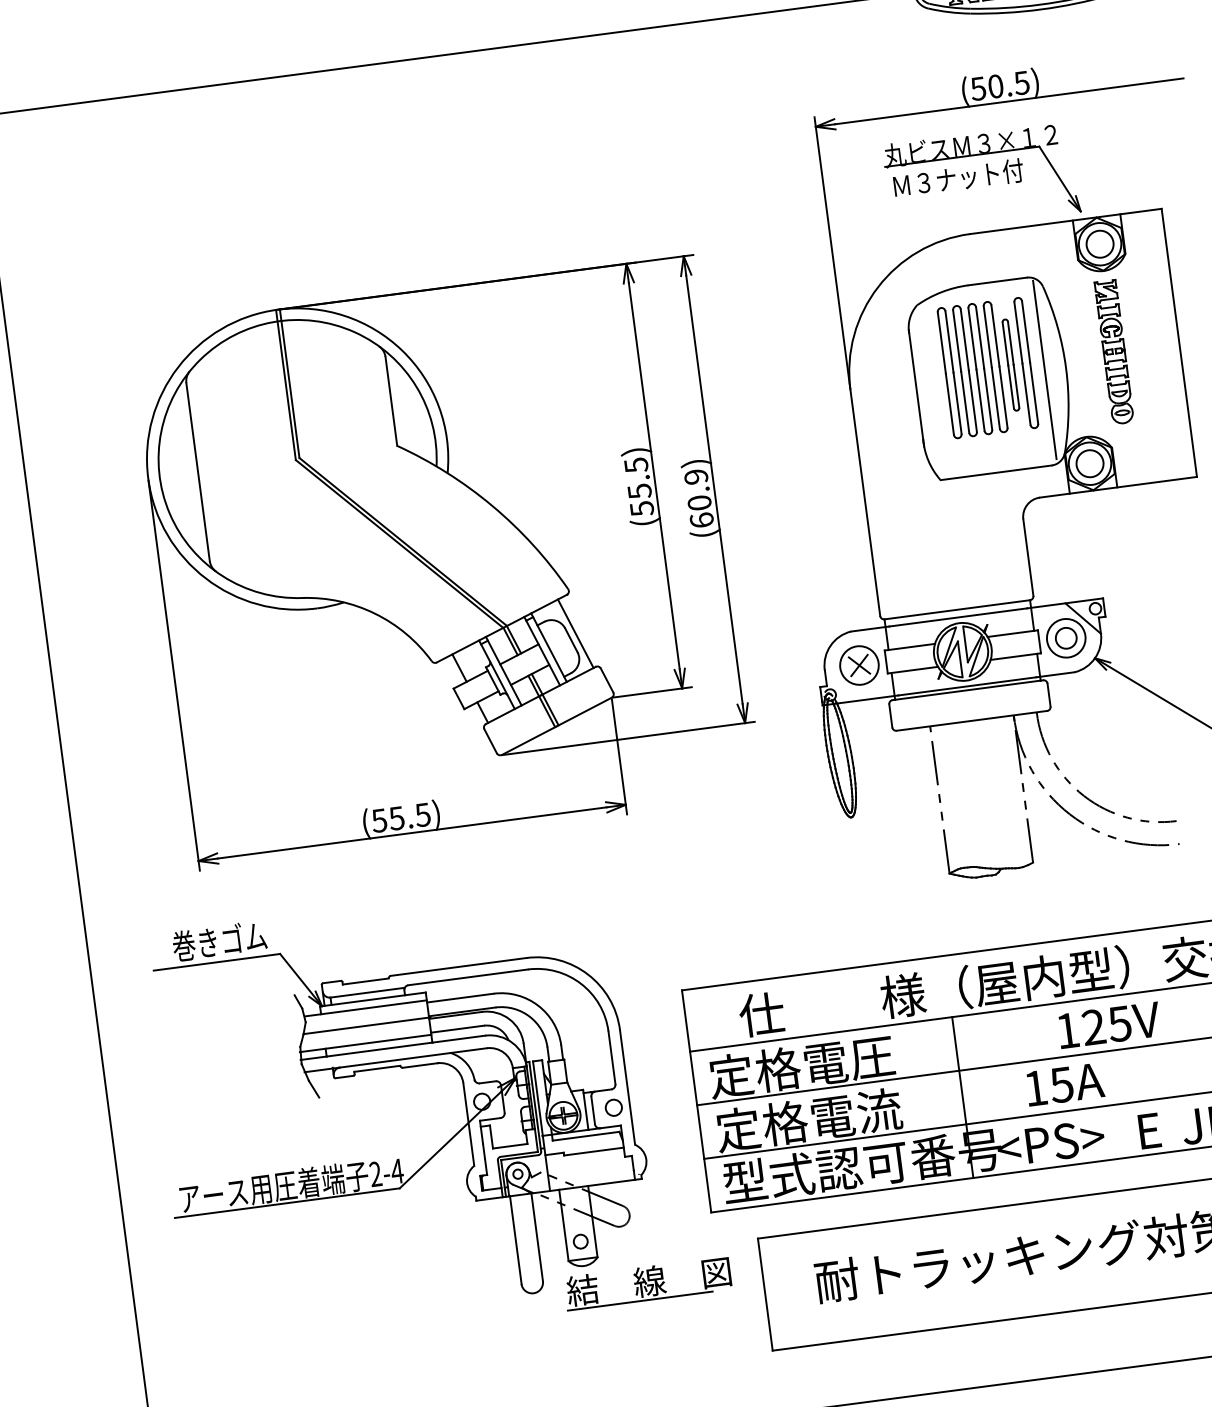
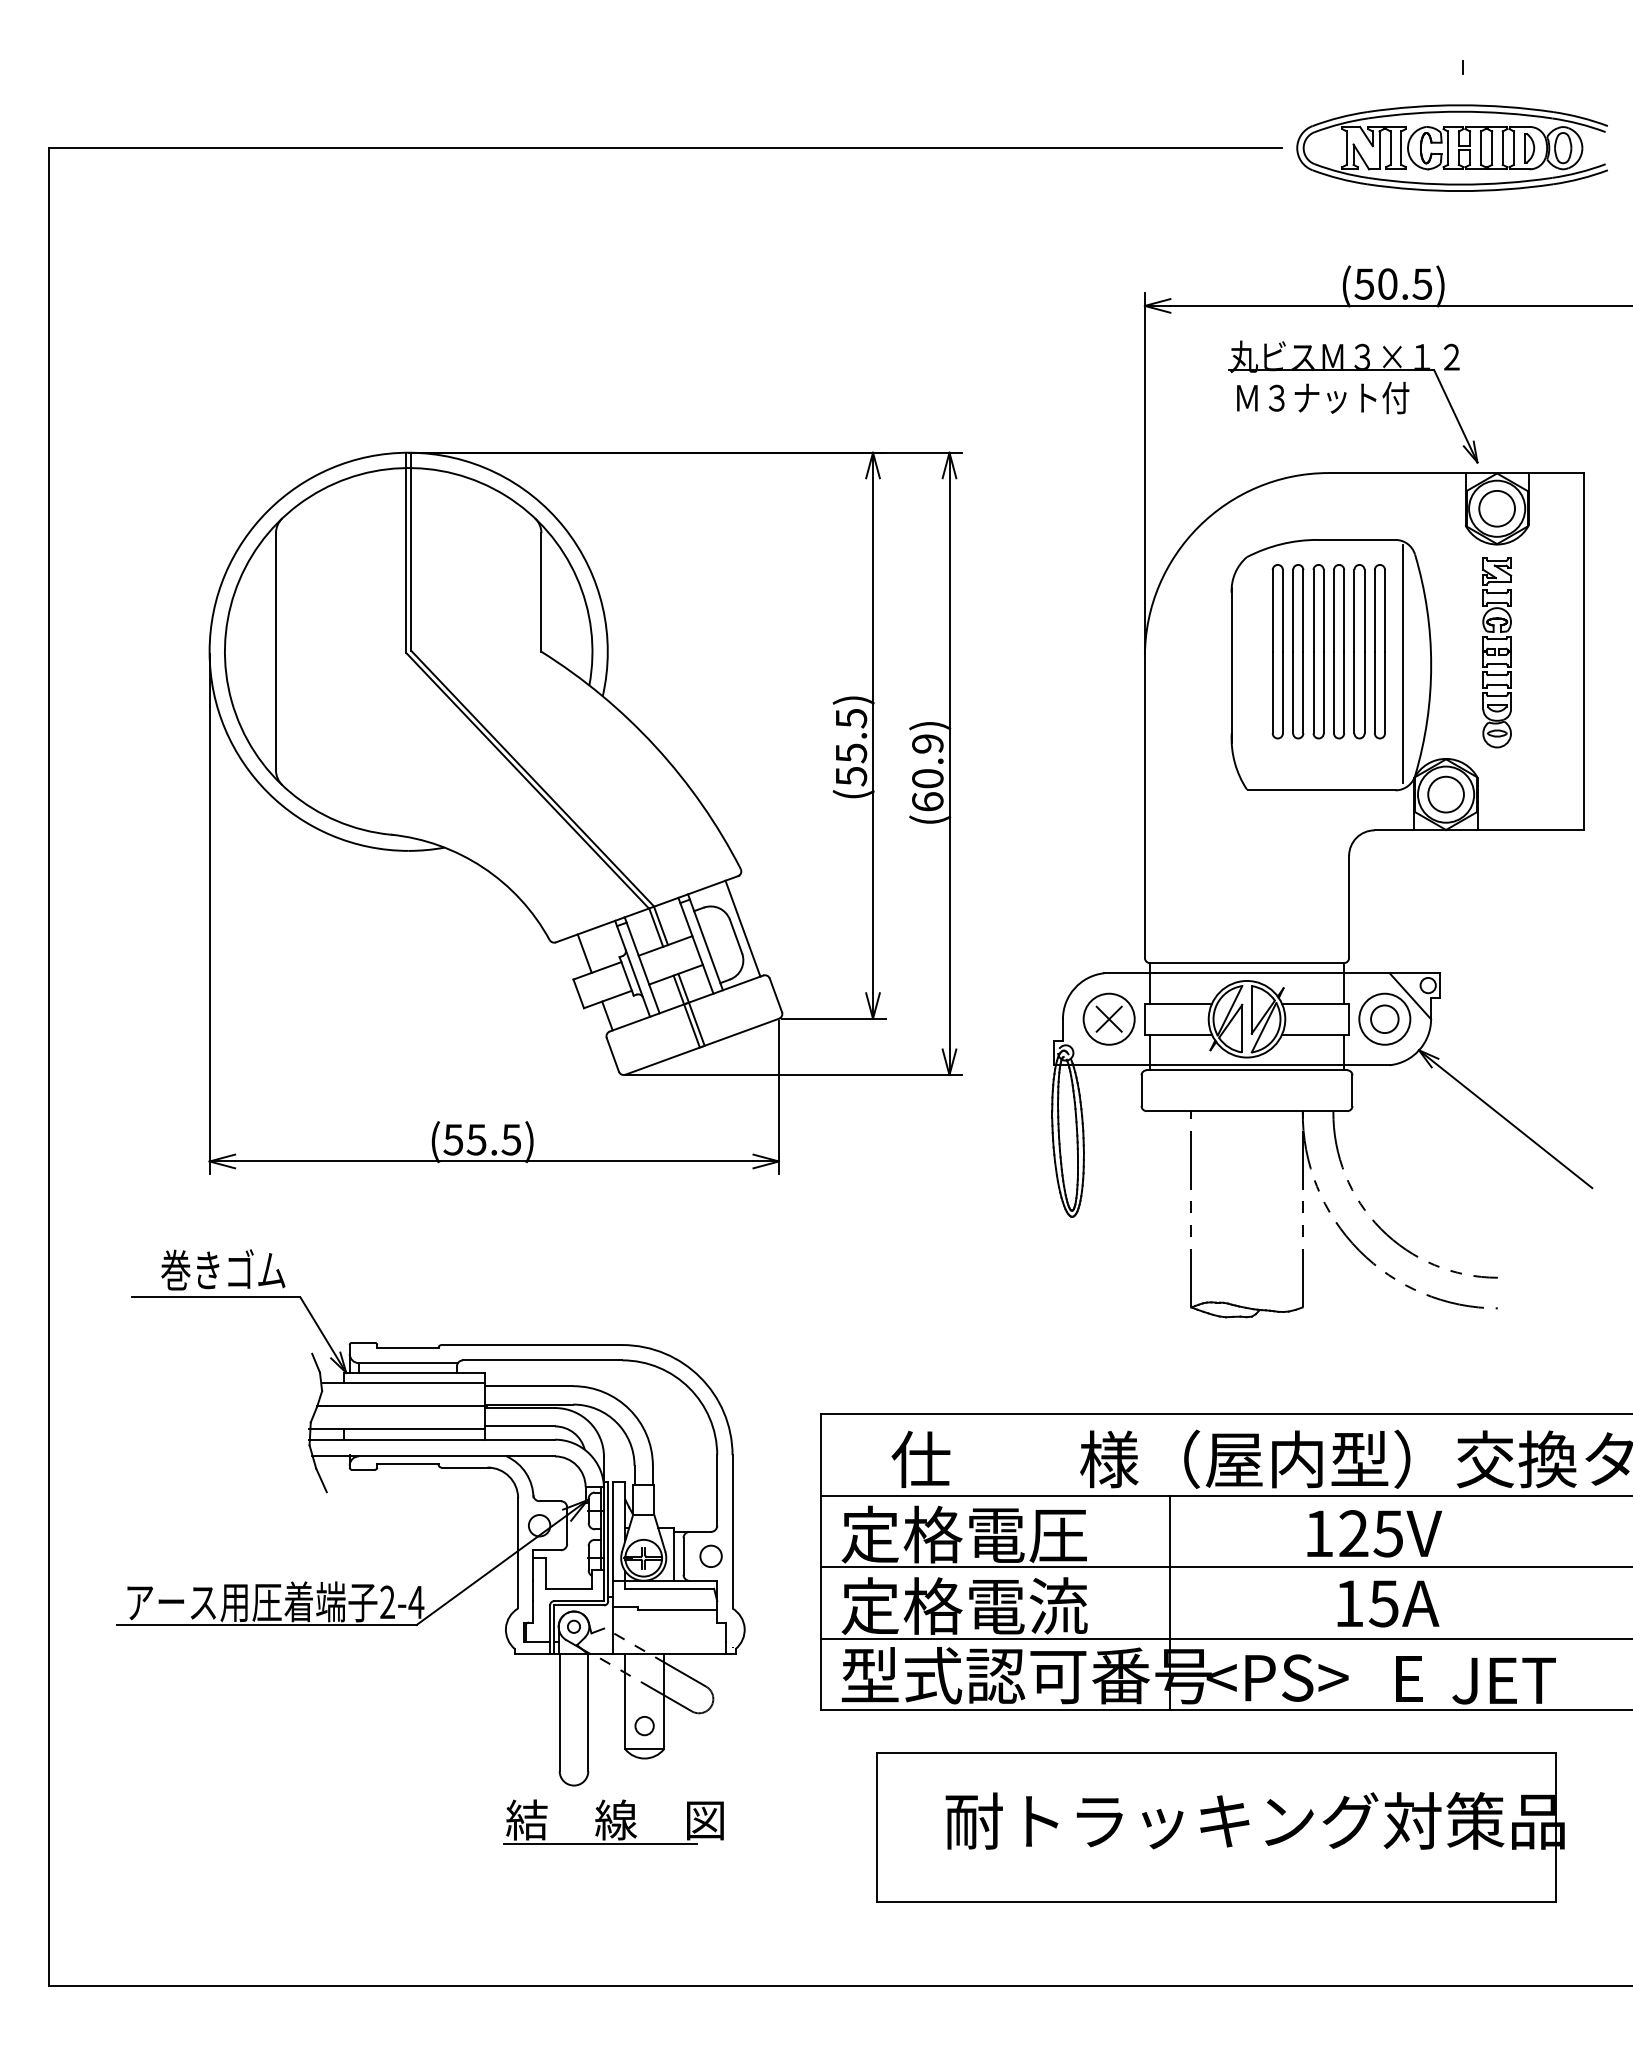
part: (1010, 364) -> (1359, 651), size x1.43
text: (1065, 1084) -> (1388, 1603), moved
part: (647, 1282) -> (613, 1821), moved

